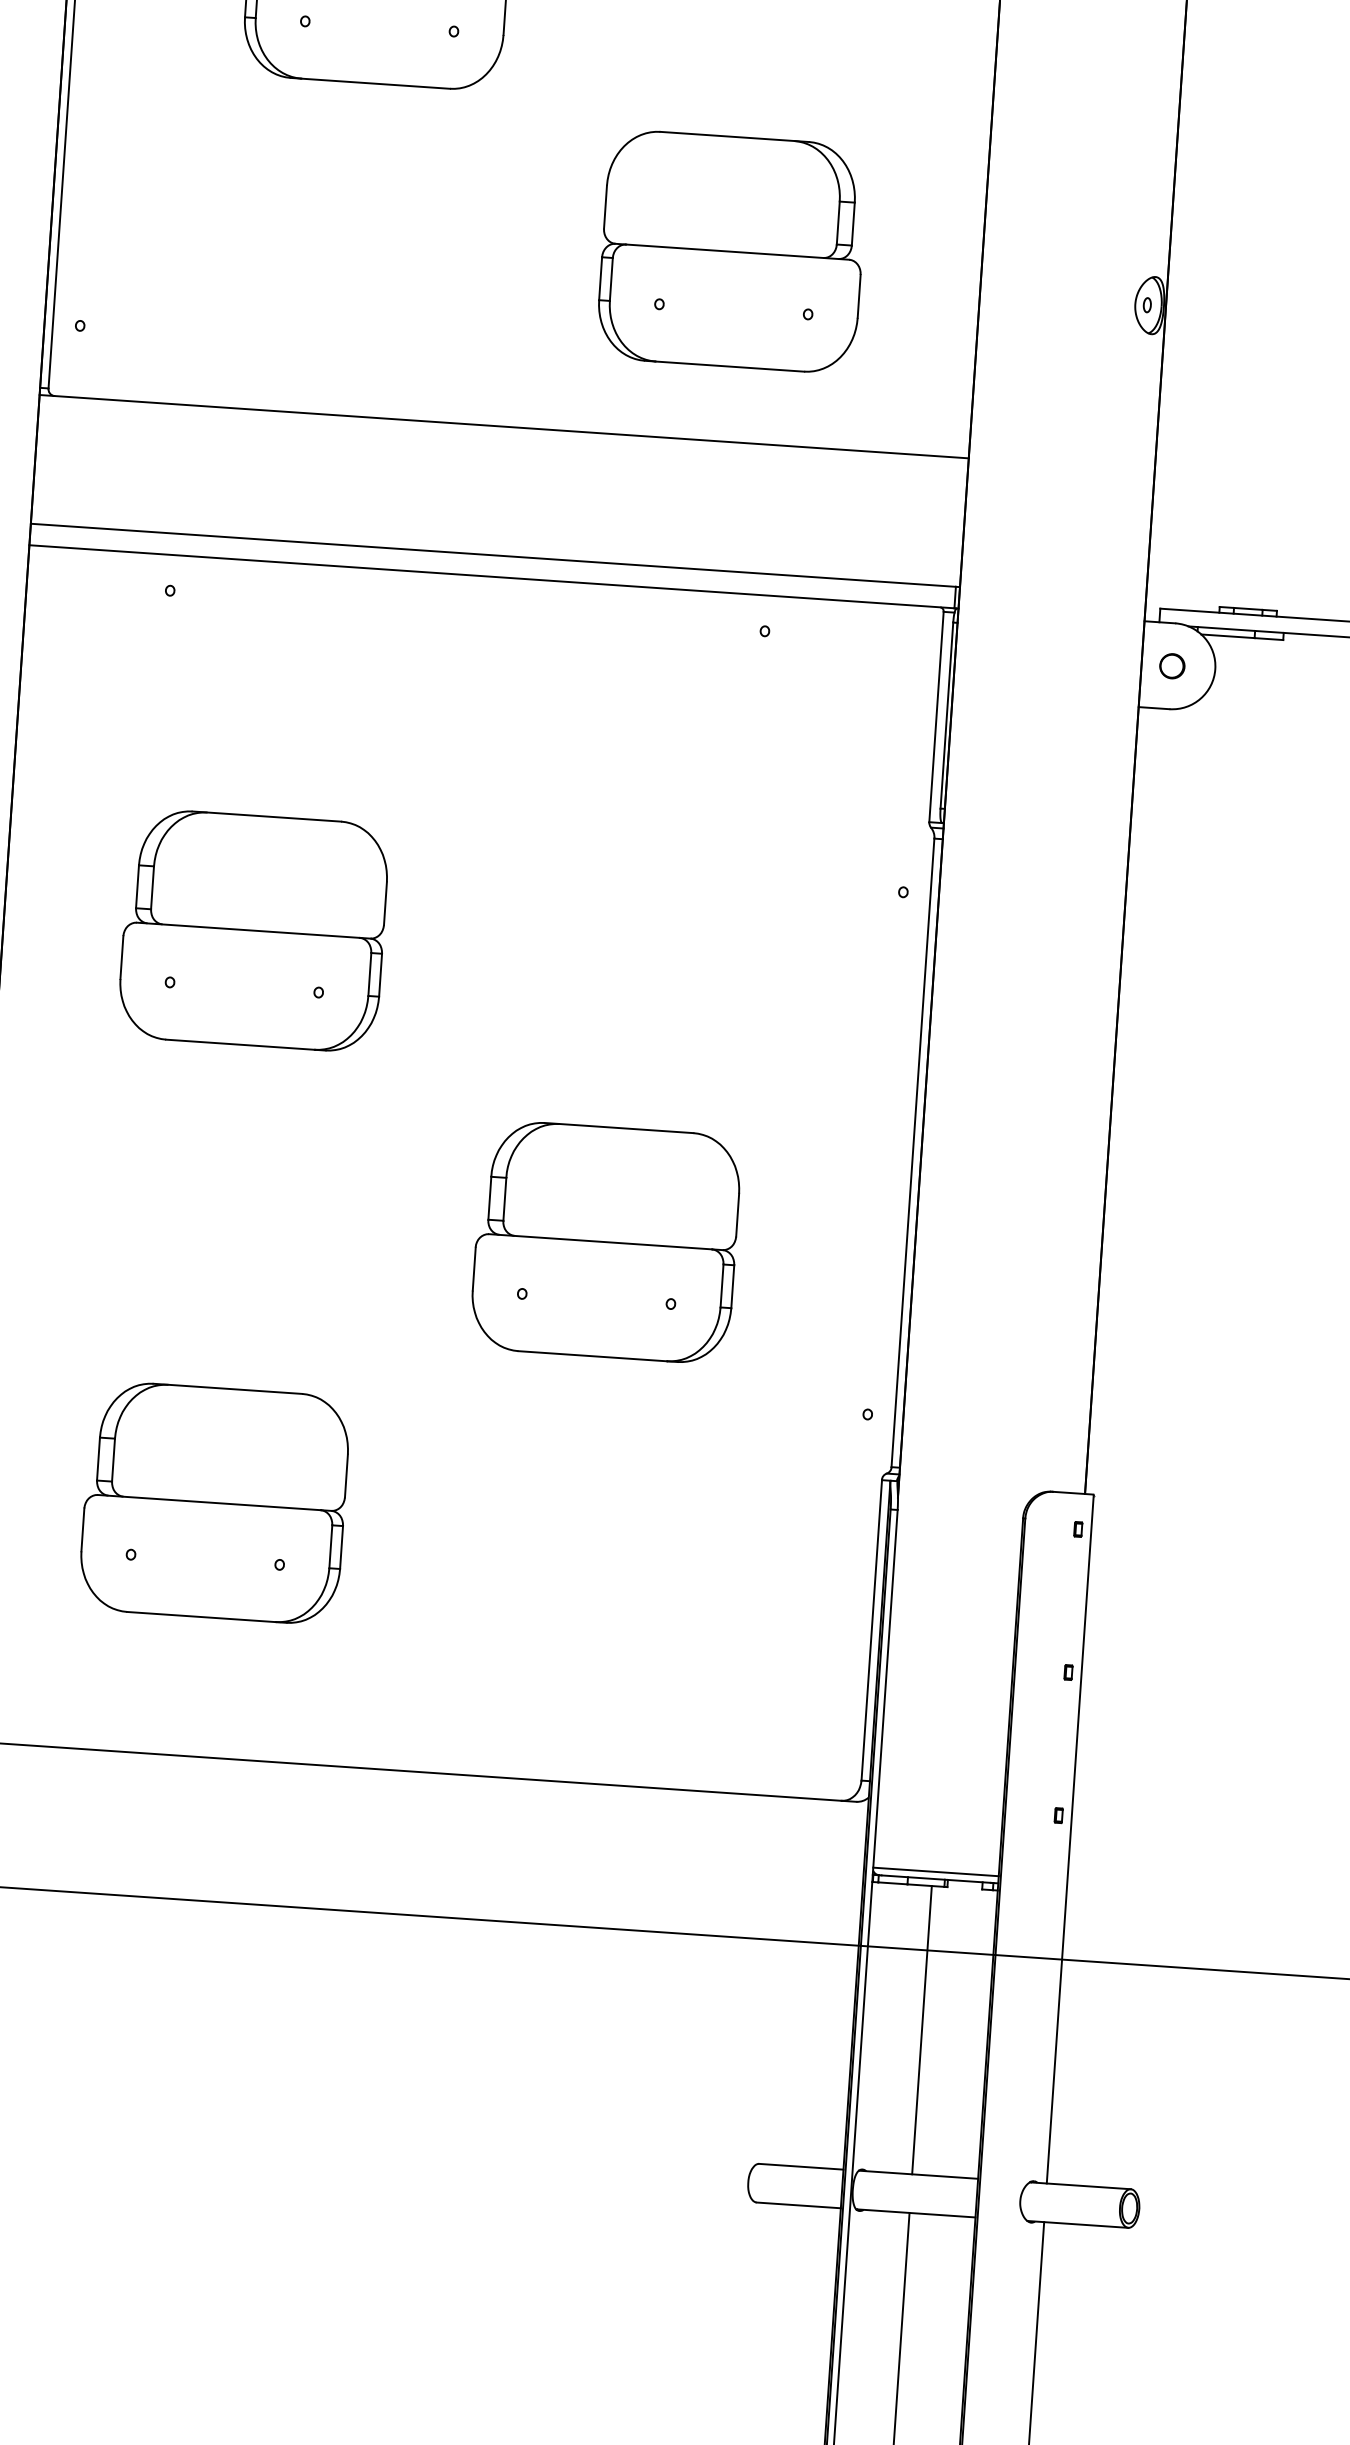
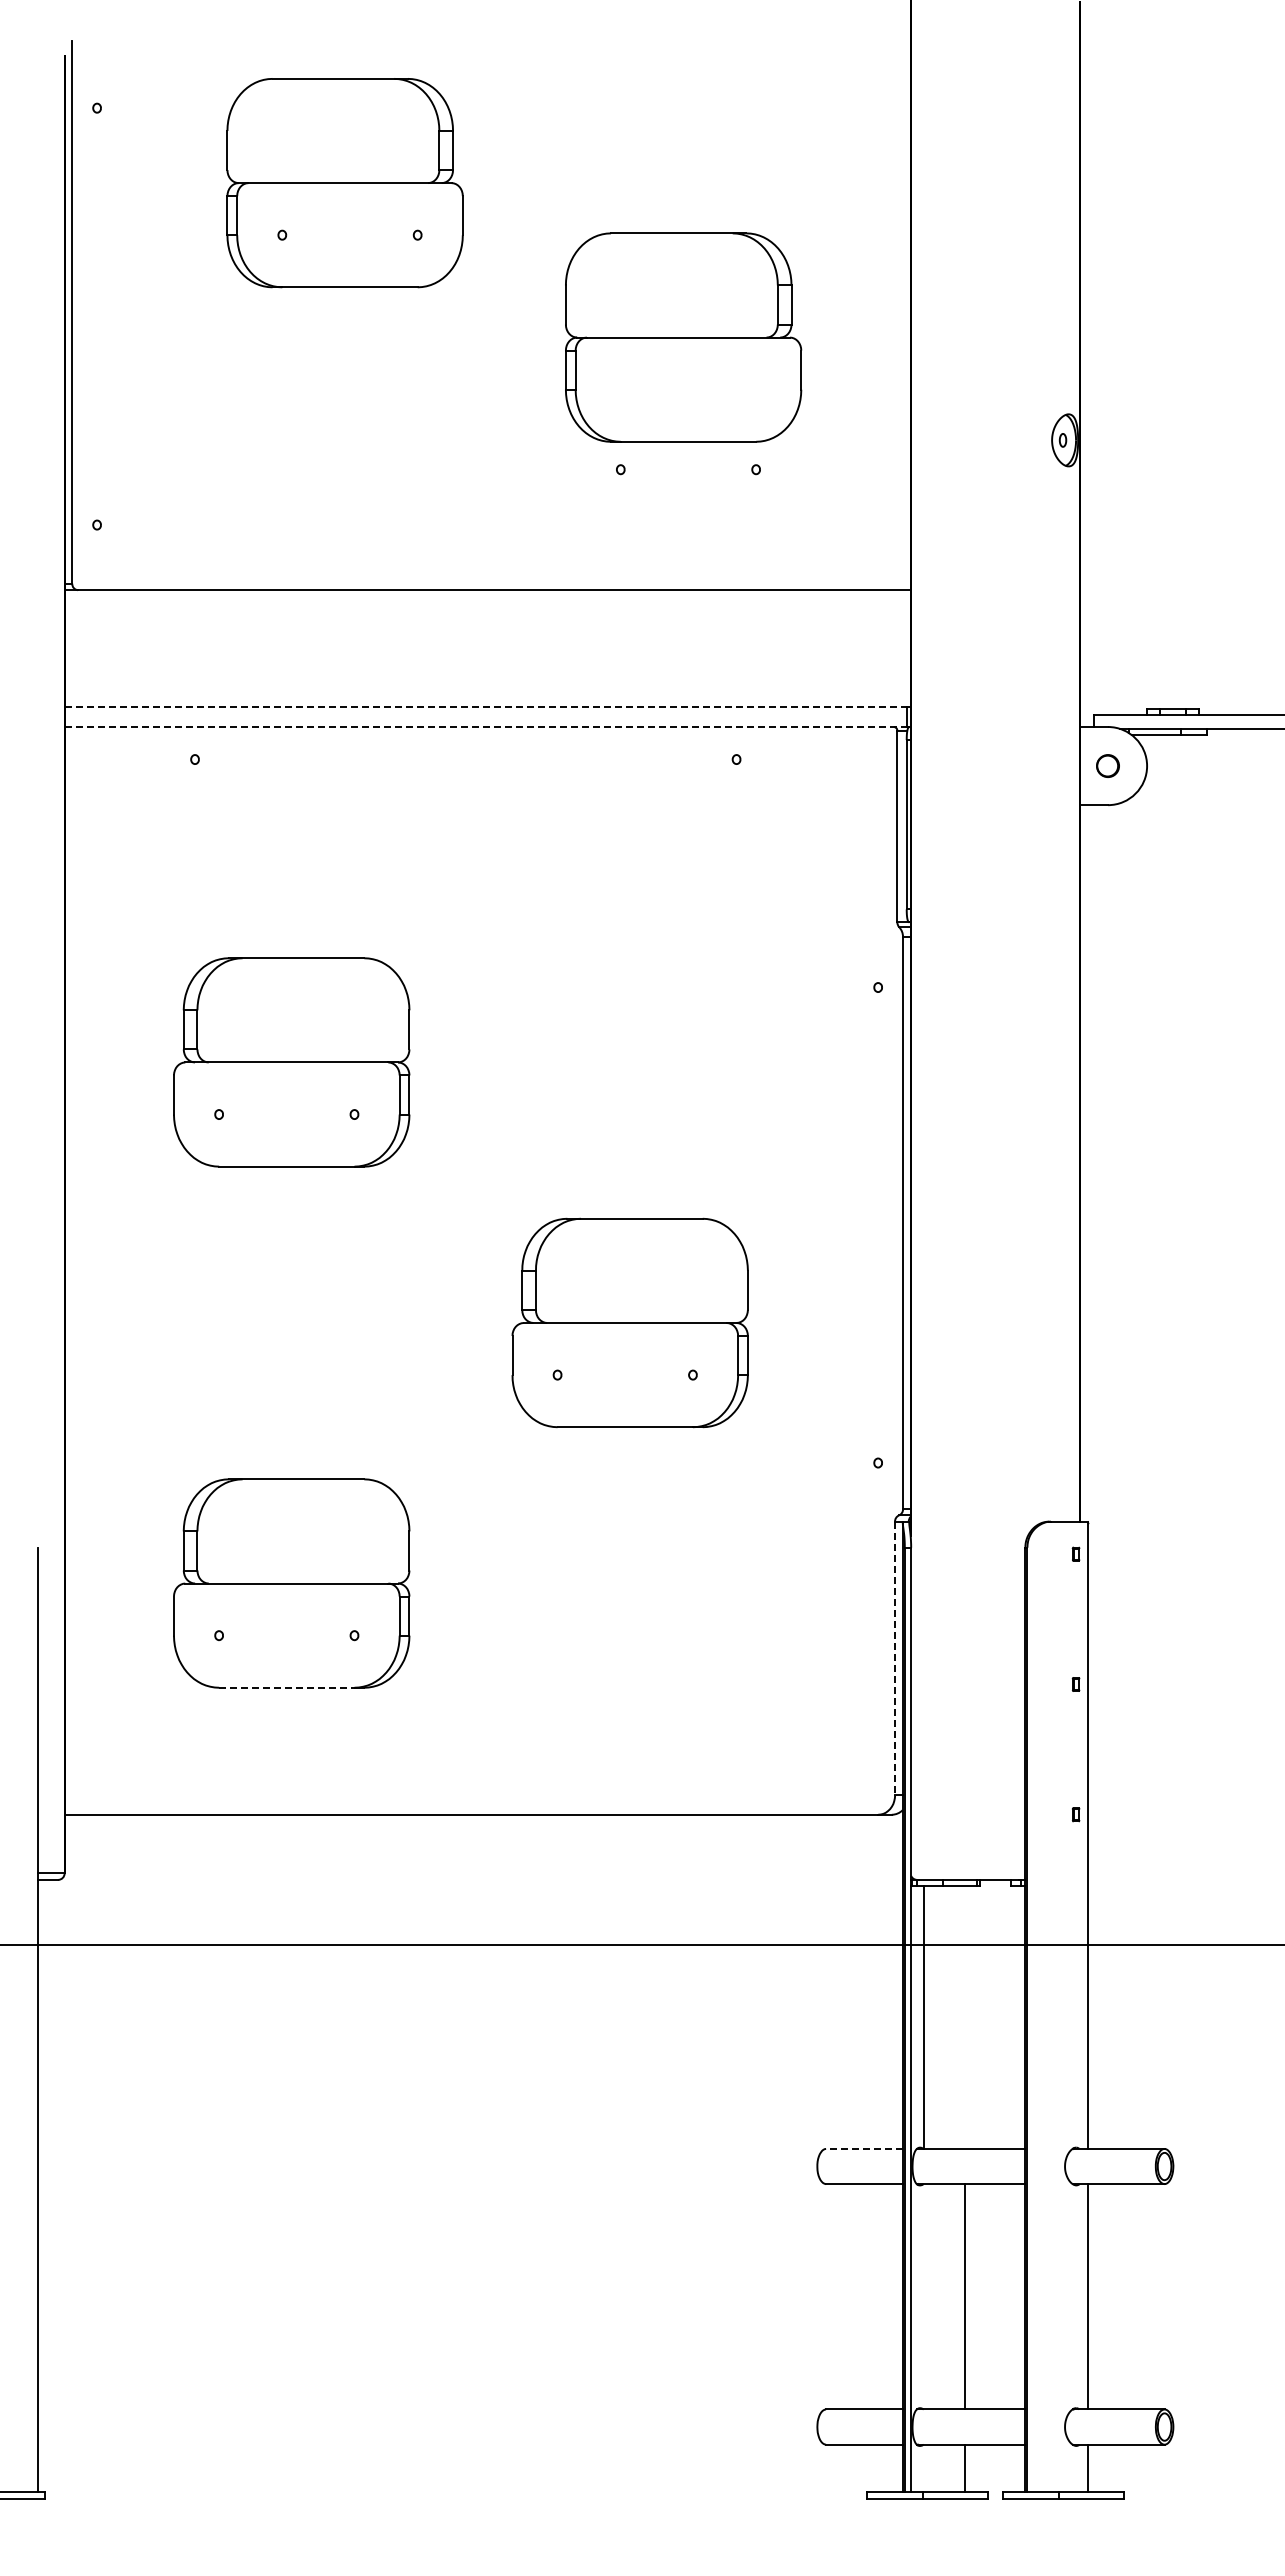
part: (732, 251) -> (683, 337), moved
line: (494, 555) -> (486, 707), solid -> dashed
line: (492, 577) -> (486, 727), solid -> dashed
line: (201, 1616) -> (286, 1687), solid -> dashed
line: (872, 1630) -> (895, 1658), solid -> dashed
line: (936, 1872) -> (968, 1873), removed
line: (922, 2029) -> (924, 2017), moved
line: (800, 2166) -> (863, 2148), solid -> dashed

